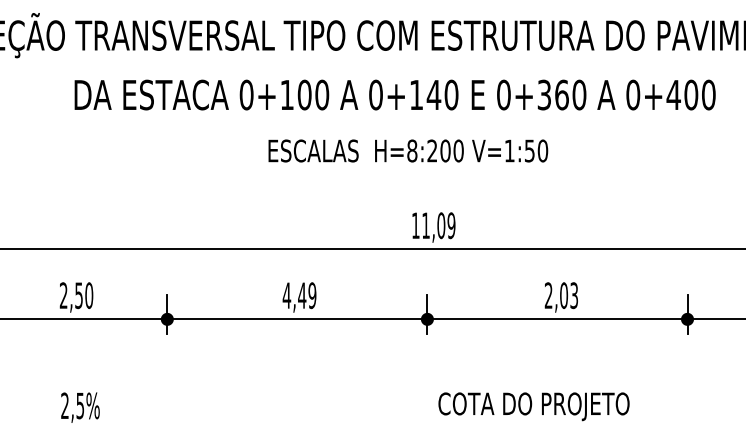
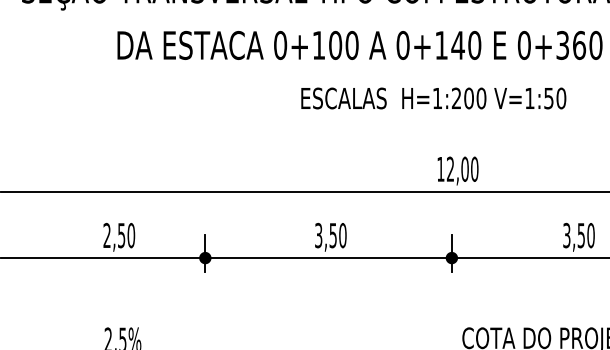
text: (412, 150) -> (437, 98), H=8:200 -> H=1:200
text: (438, 225) -> (462, 169), 11,09 -> 12,00
text: (299, 295) -> (330, 235), 4,49 -> 3,50
text: (561, 295) -> (578, 235), 2,03 -> 3,50

